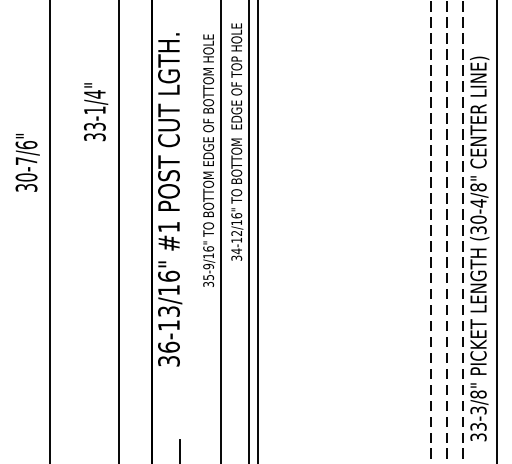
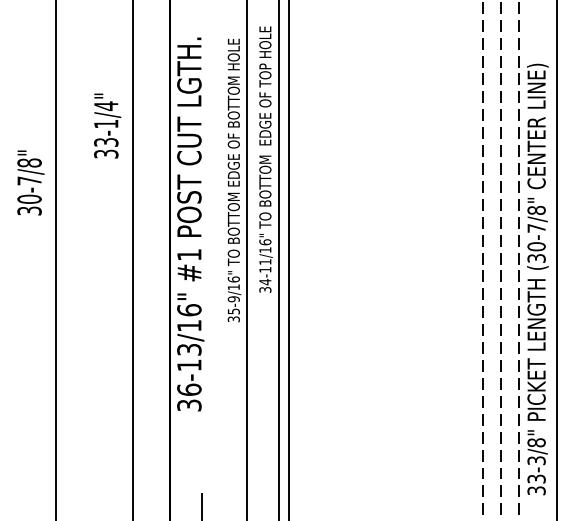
text: (26, 144) -> (29, 162), 30-7/6" -> 30-7/8"
text: (478, 203) -> (536, 228), (30-4/8" -> (30-7/8"
text: (236, 232) -> (265, 261), 34-12/16" -> 34-11/16"

